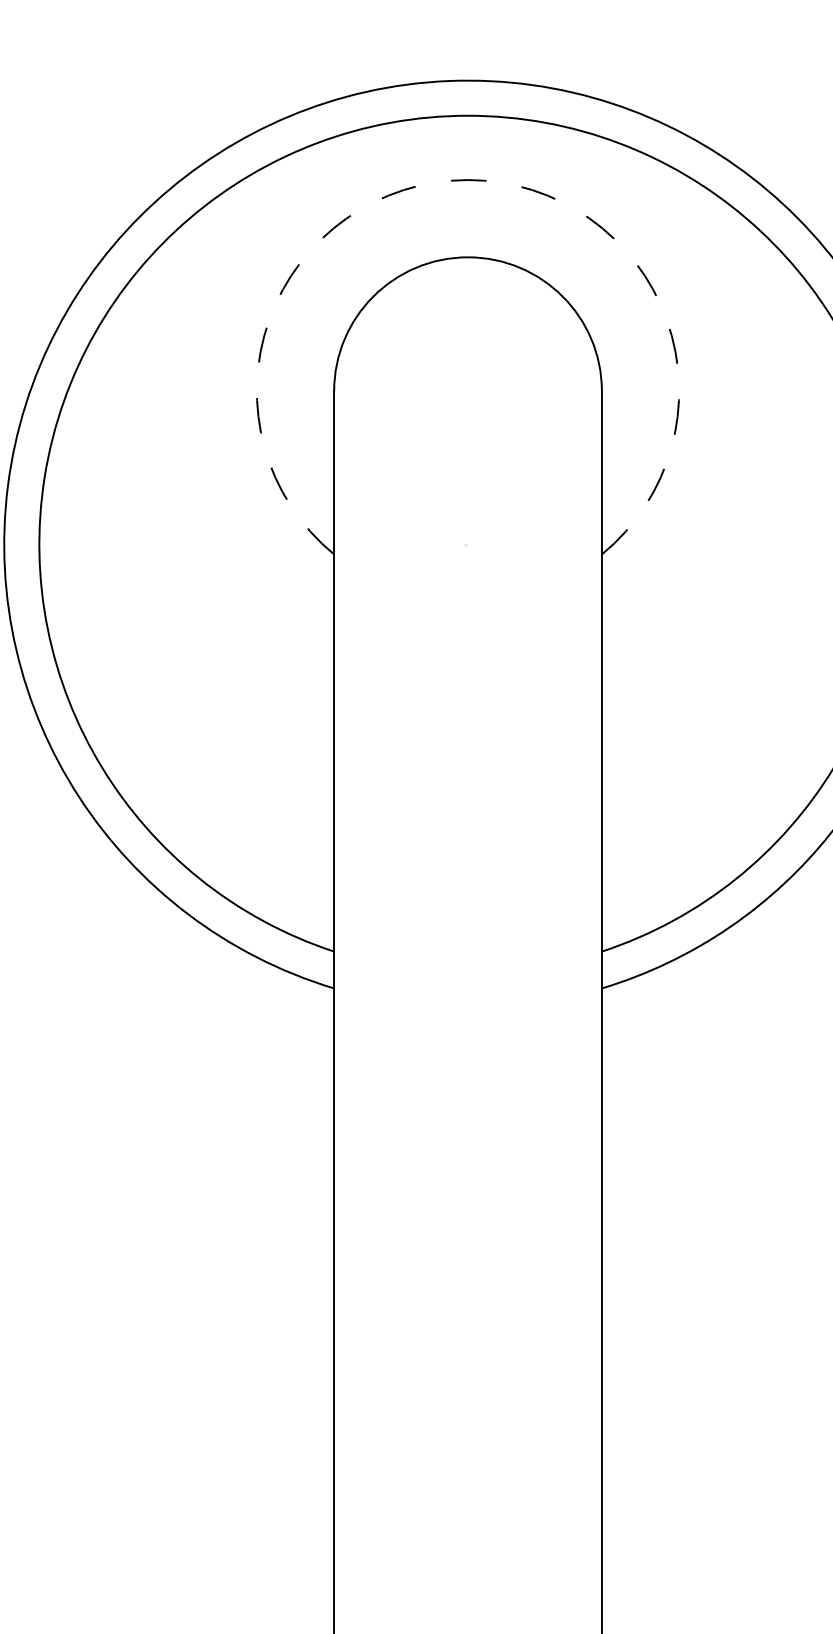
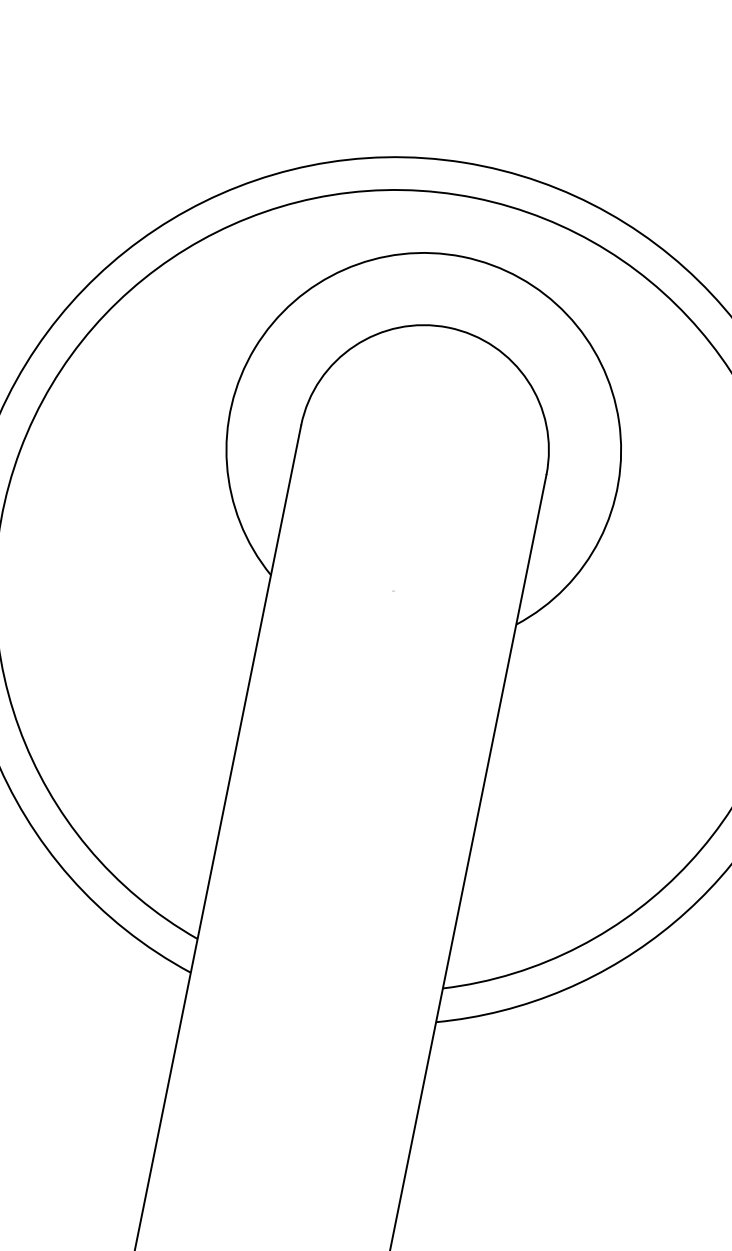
arc: (468, 180) -> (463, 257), dashed -> solid

